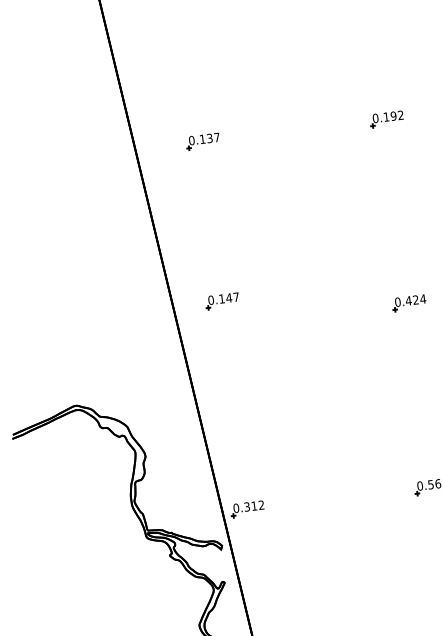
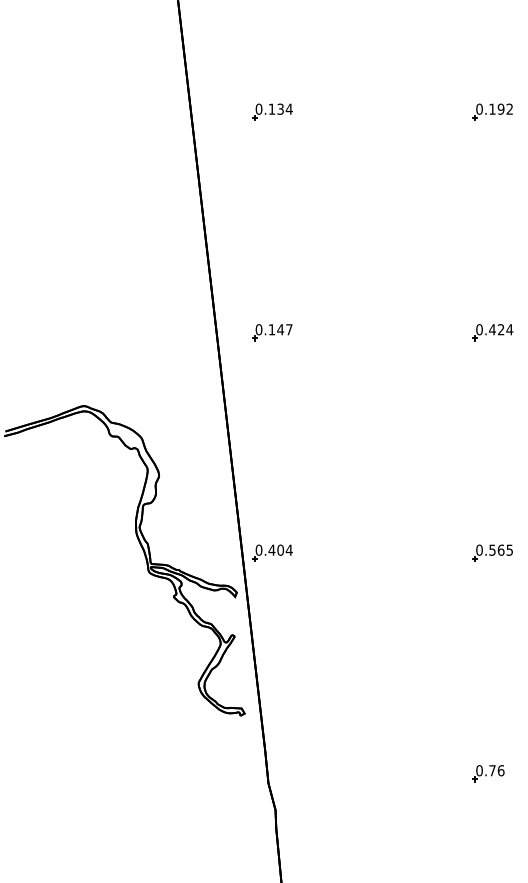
text: (216, 137) -> (288, 108), 0.137 -> 0.134
part: (222, 301) -> (272, 332), moved
text: (254, 505) -> (280, 549), 0.312 -> 0.404

